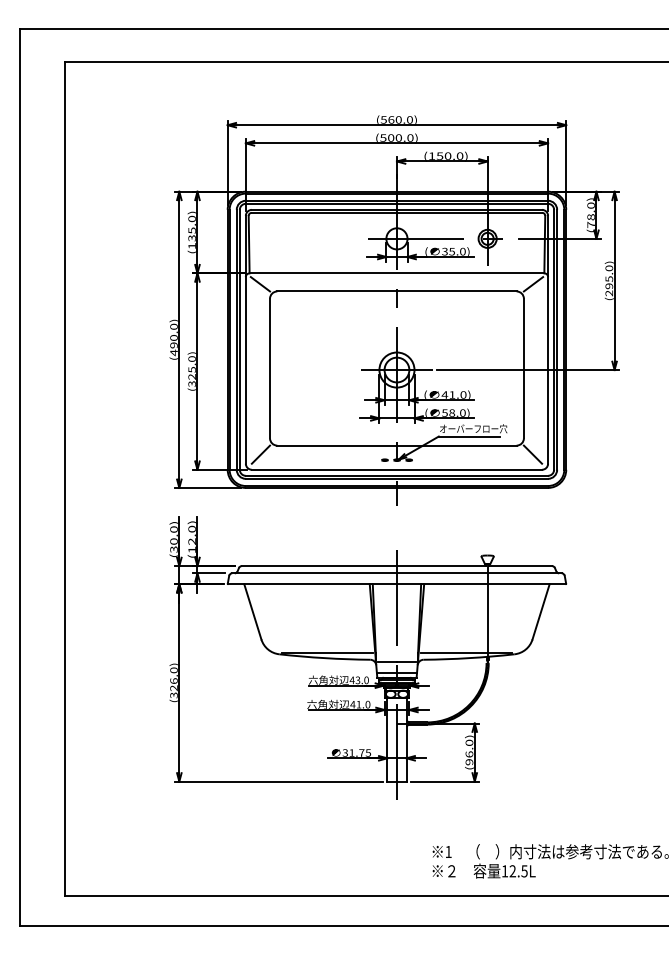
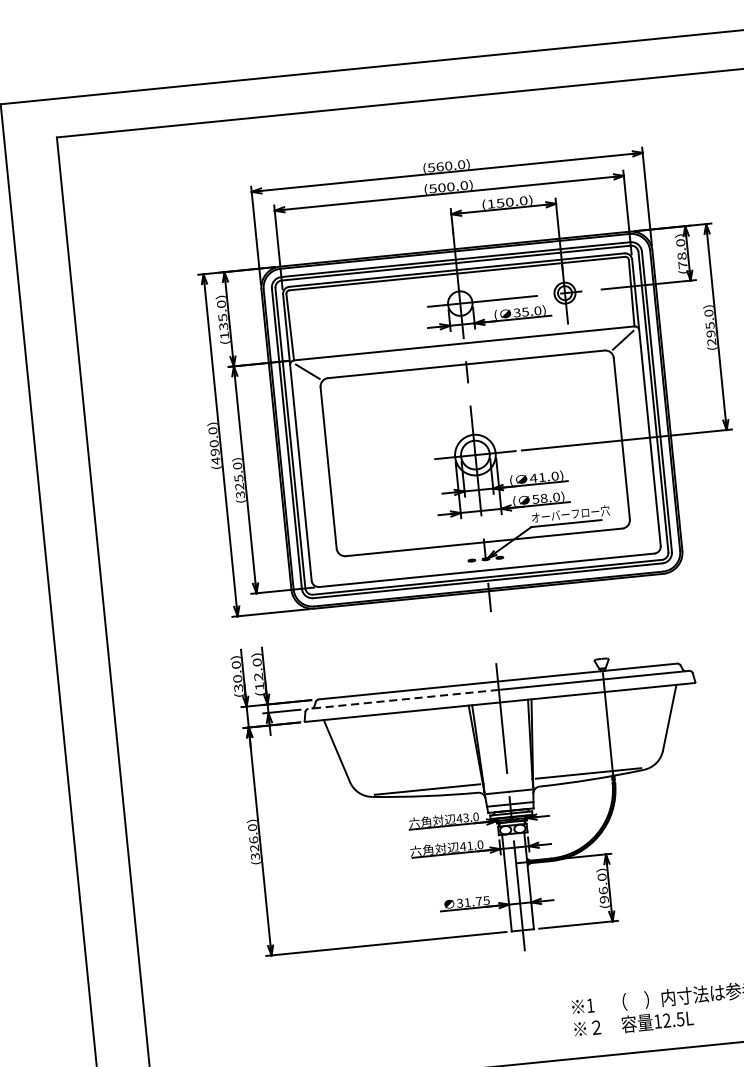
line: (260, 454) -> (327, 568), removed
line: (532, 454) -> (641, 537), removed
line: (314, 573) -> (403, 699), solid -> dashed

